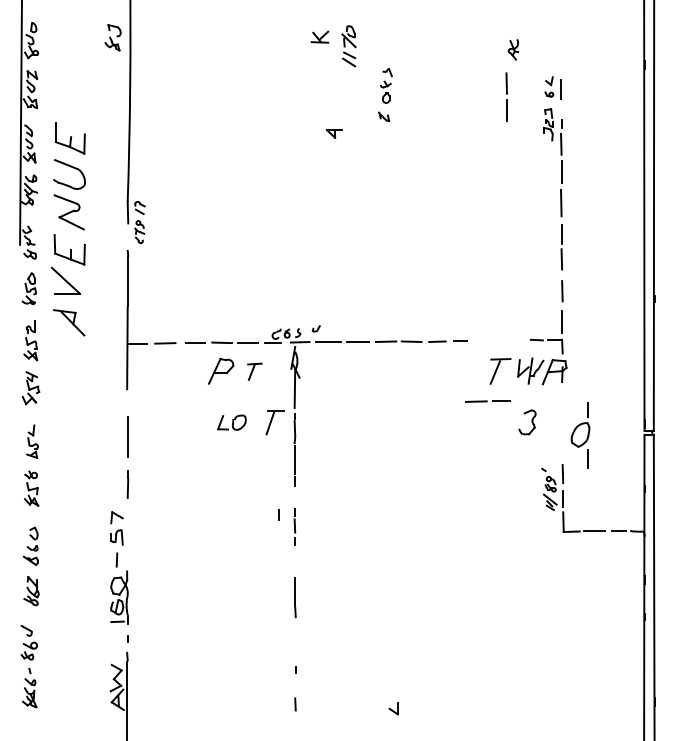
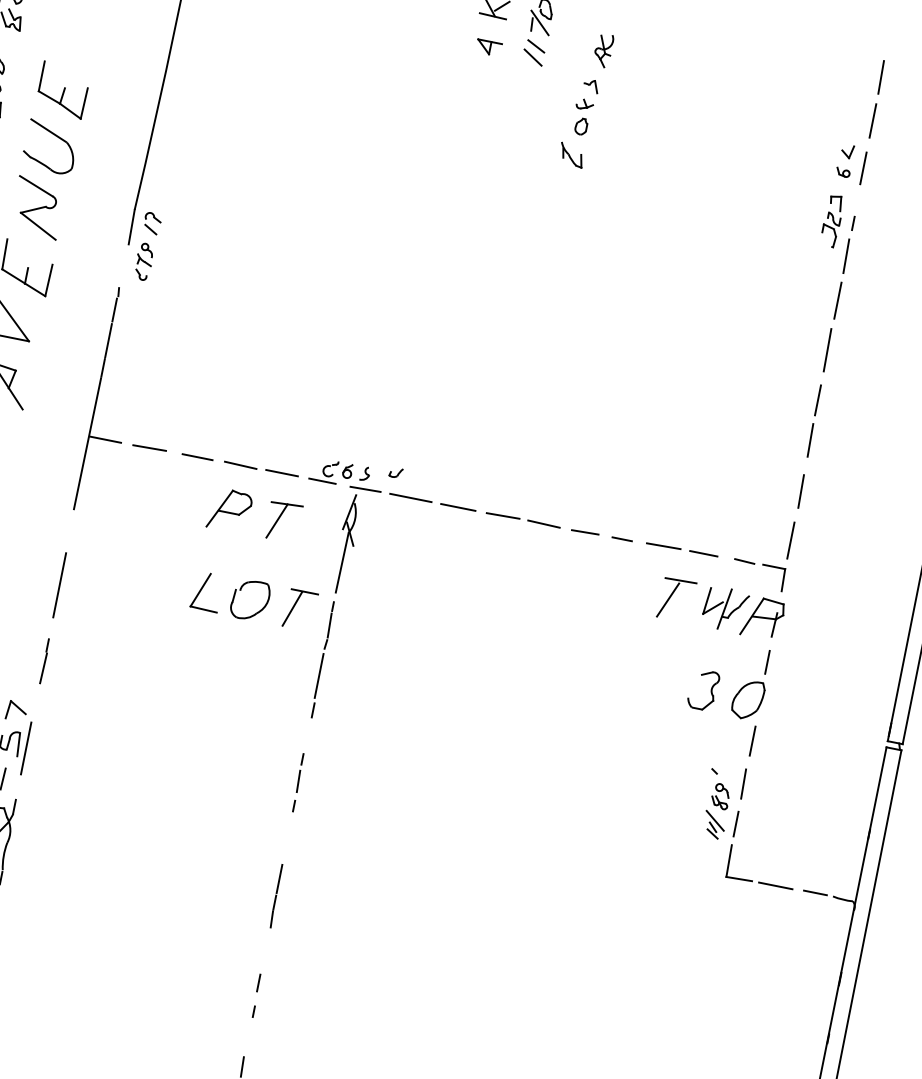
part: (513, 49) -> (603, 50), moved
line: (506, 94) -> (877, 94), moved
part: (383, 116) -> (570, 155), size x1.43
part: (333, 133) -> (487, 46), moved
part: (254, 371) -> (283, 521), size x1.43
line: (487, 401) -> (681, 549), moved
part: (231, 422) -> (230, 595), size x1.67
part: (580, 435) -> (747, 700), moved
line: (278, 514) -> (257, 981), moved
line: (127, 538) -> (26, 747), added

